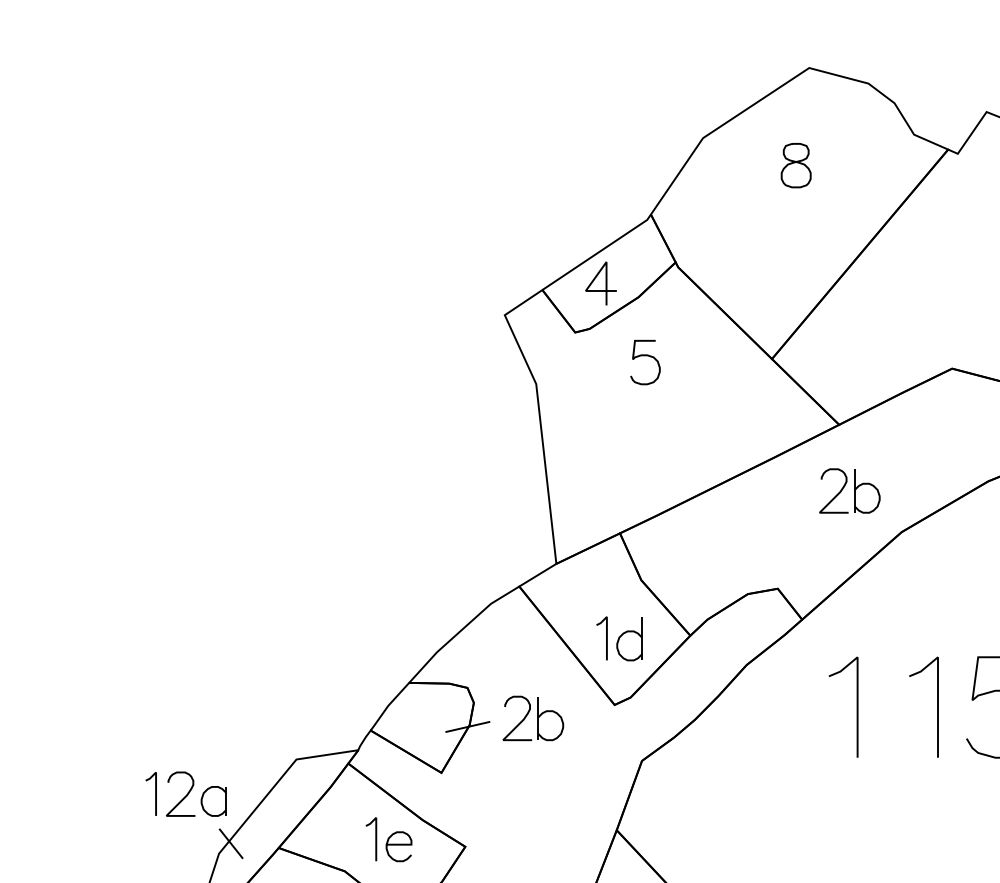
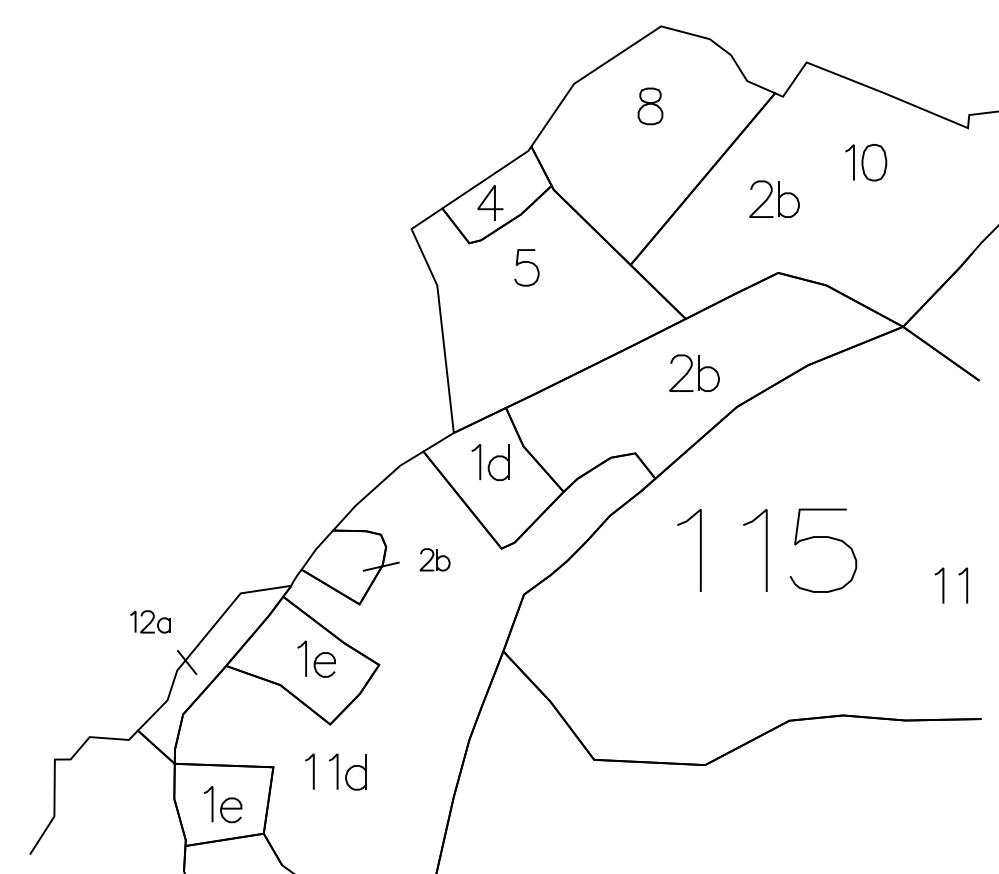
part: (947, 277) -> (774, 198), added
part: (619, 638) -> (490, 462), moved
part: (532, 718) -> (434, 559), size x0.6
part: (186, 793) -> (150, 621), size x0.6

